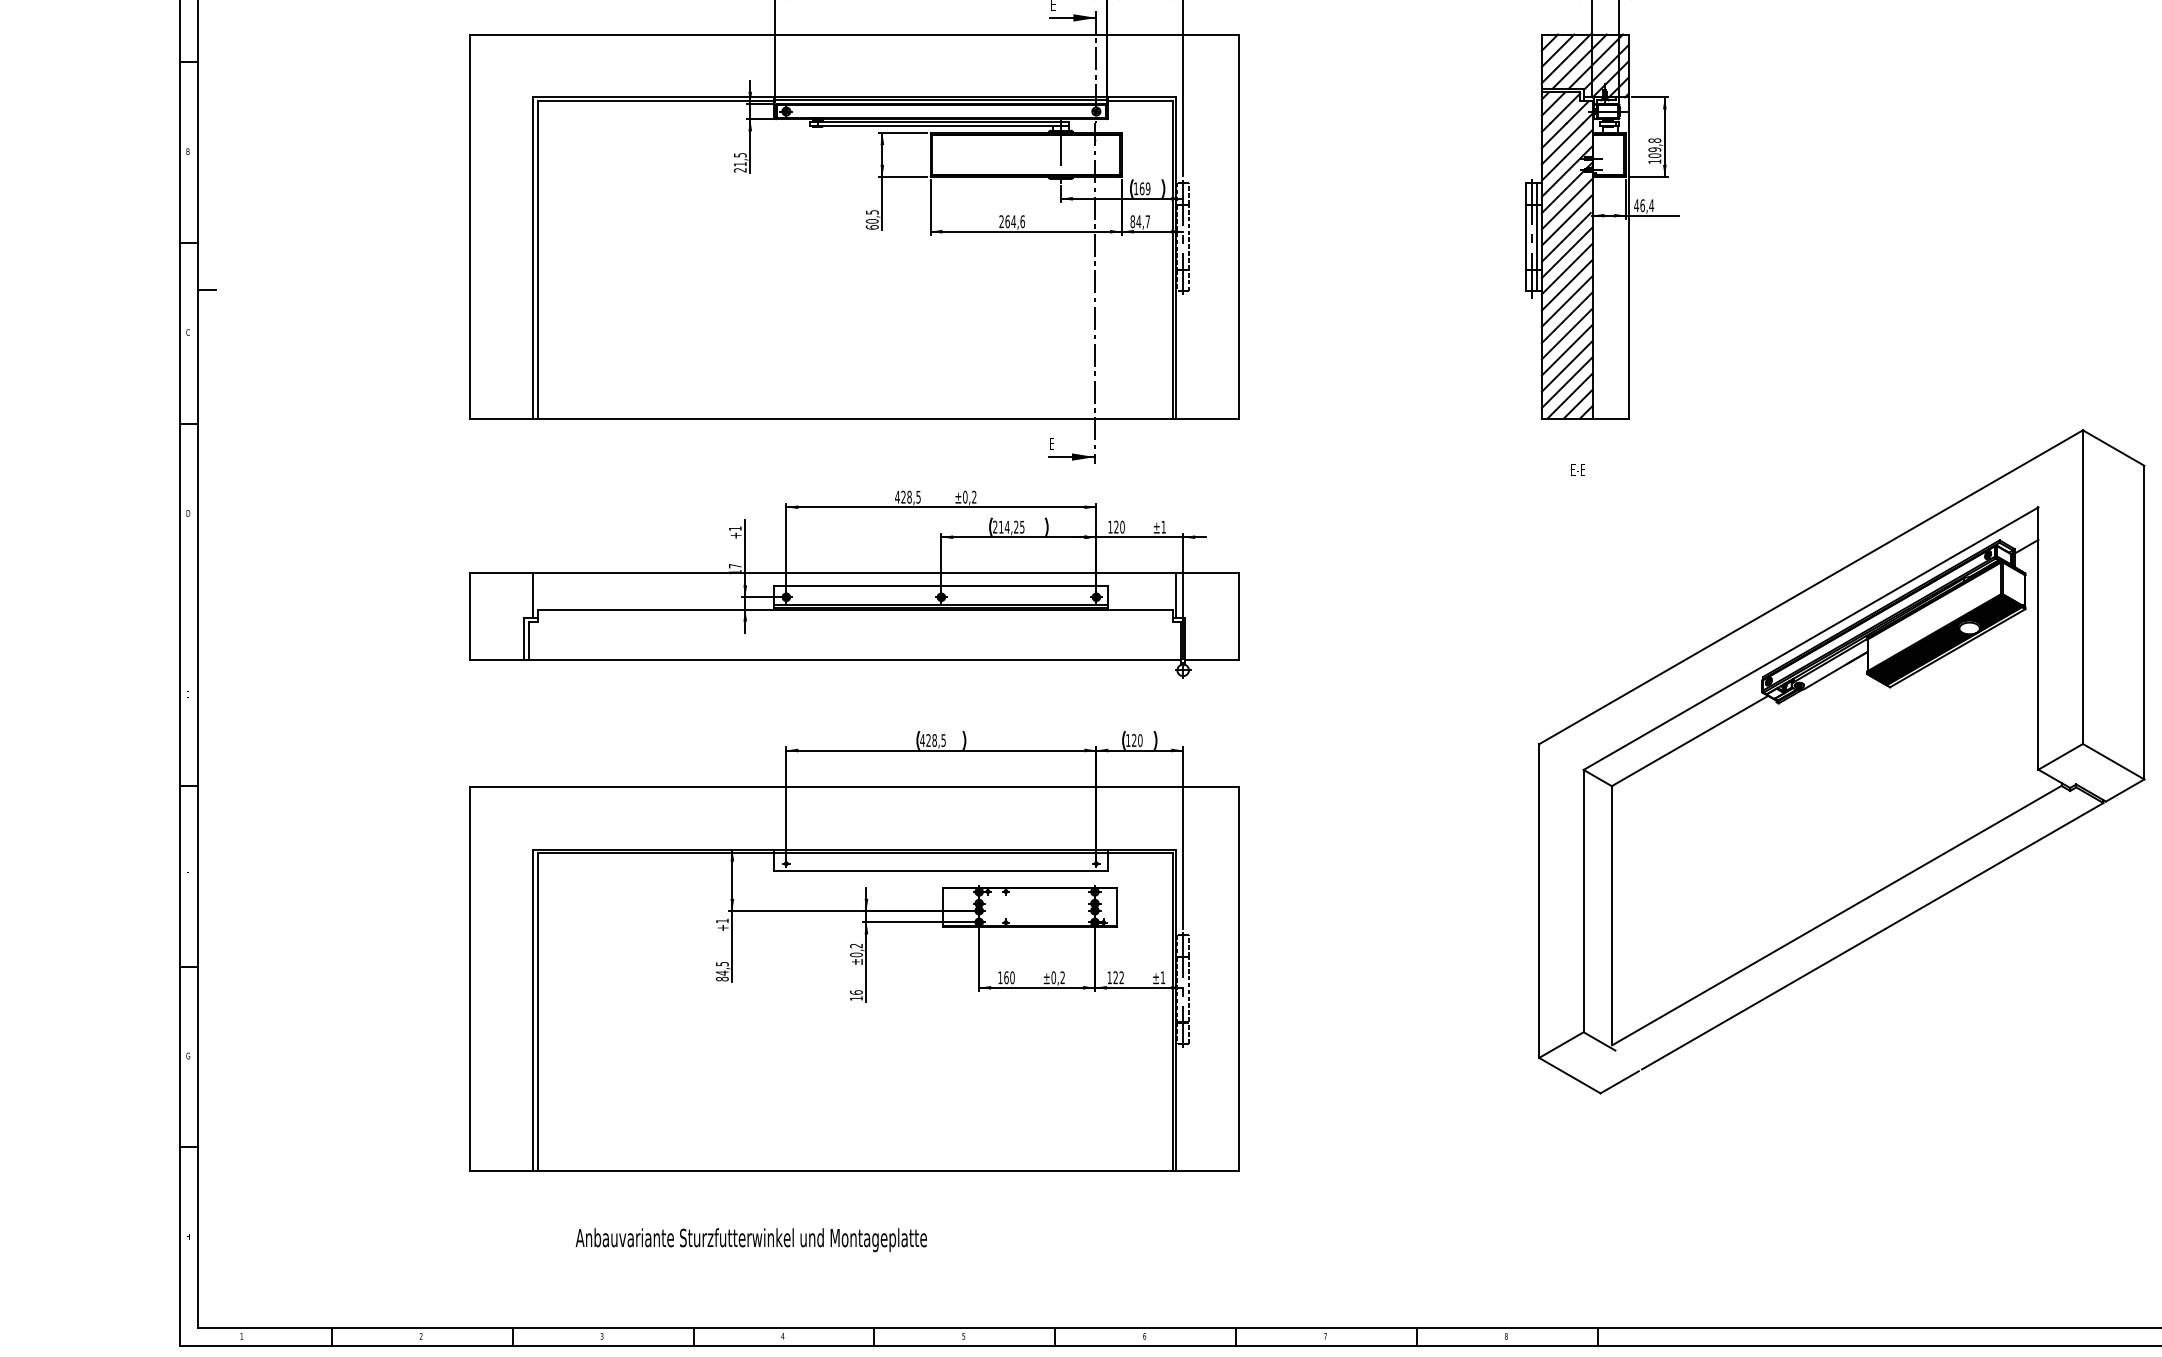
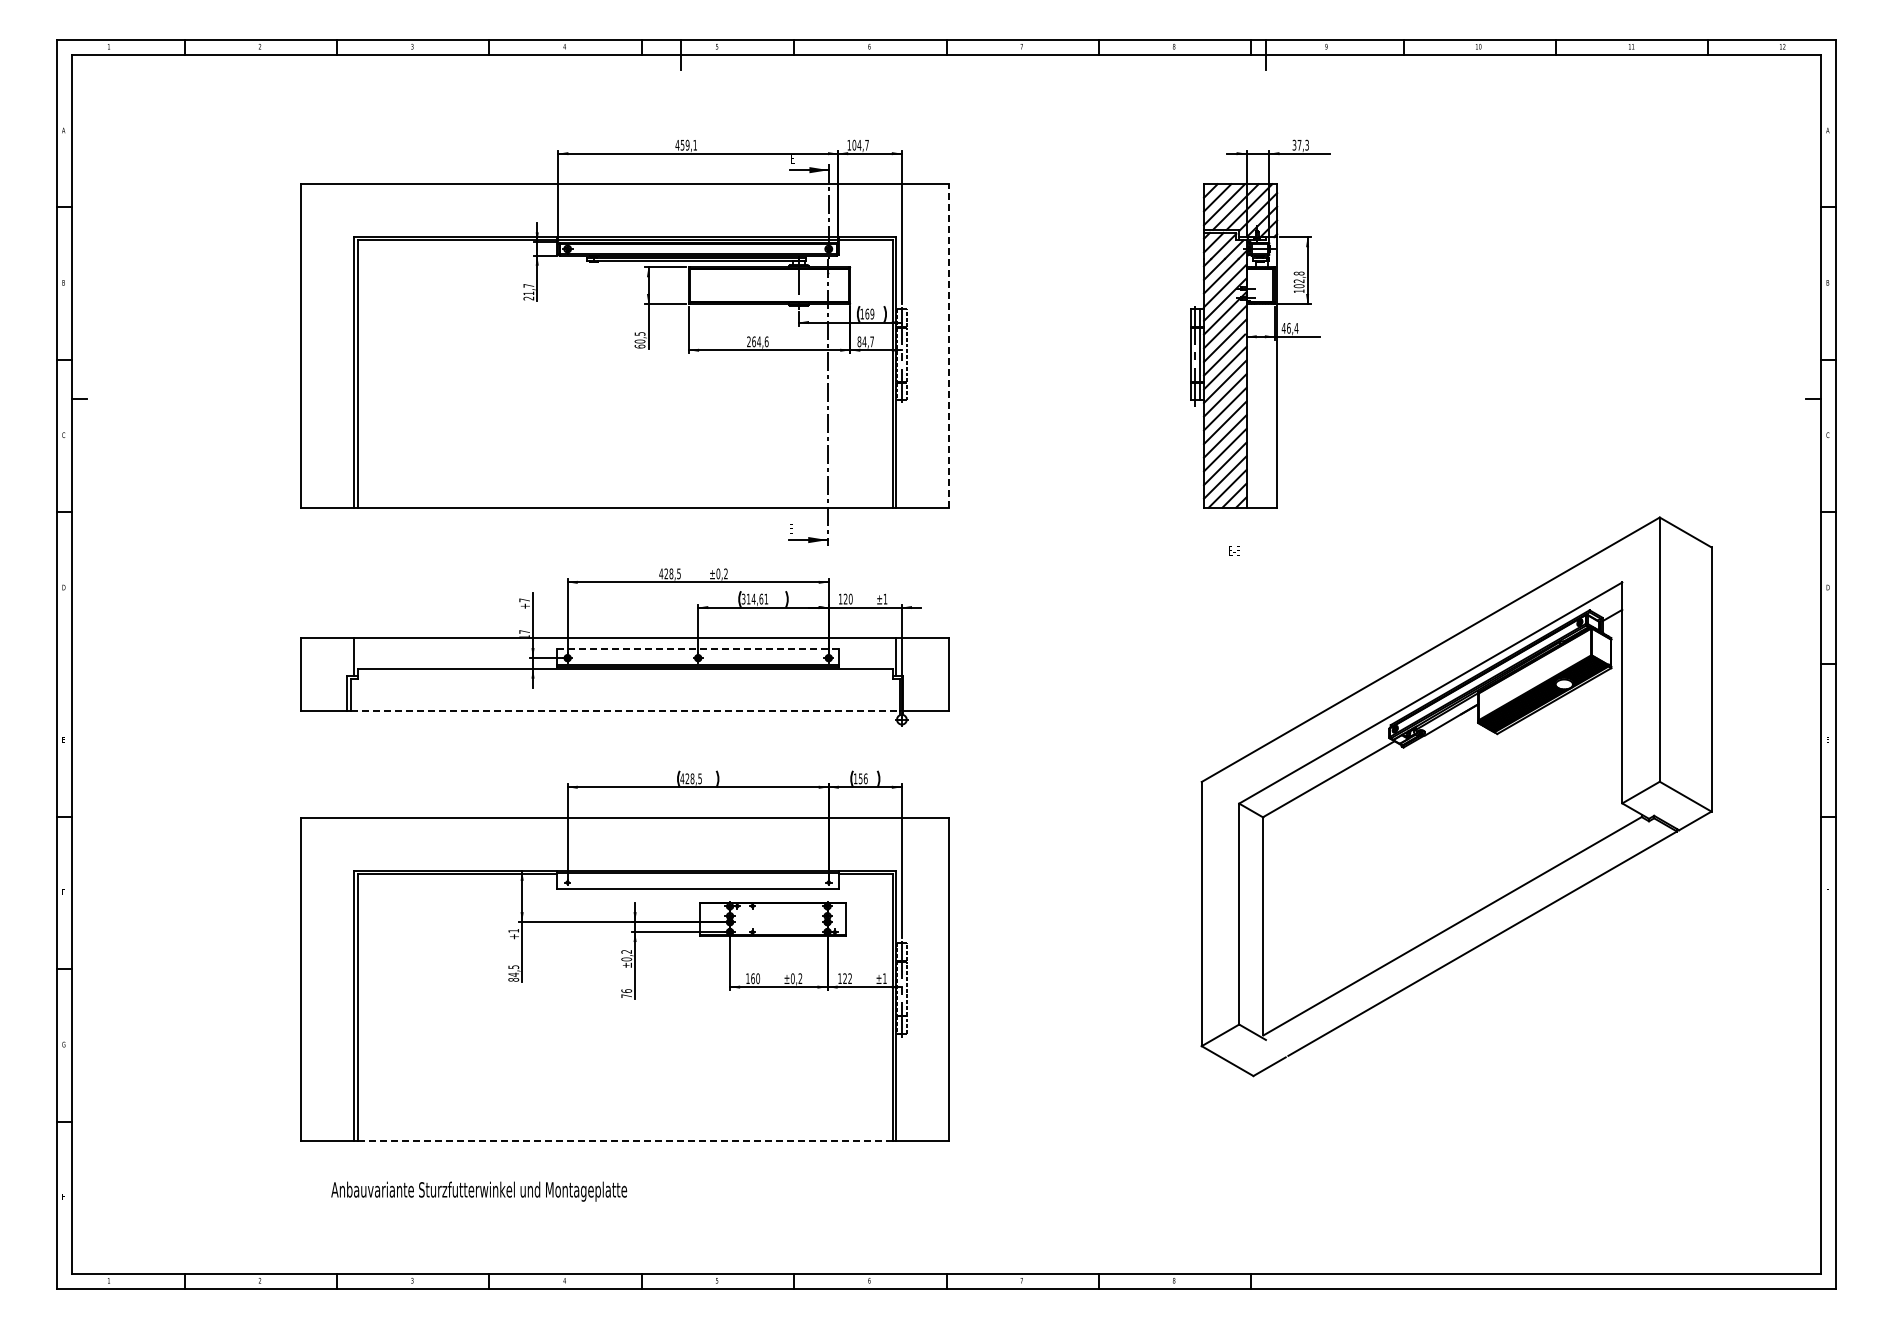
text: (1655, 150) -> (1299, 281), 109,8 -> 102,8
text: (739, 154) -> (528, 285), 21,5 -> 21,7
line: (1239, 226) -> (949, 345), solid -> dashed
text: (1008, 526) -> (754, 598), 214,25 -> 314,61
text: (735, 528) -> (524, 600), +1 -> +7
line: (941, 586) -> (698, 649), solid -> dashed
line: (855, 660) -> (625, 711), solid -> dashed
text: (1136, 740) -> (862, 778), 120 -> 156
text: (856, 997) -> (626, 995), 16 -> 76
line: (855, 1171) -> (625, 1141), solid -> dashed
text: (751, 1239) -> (479, 1191), moved

